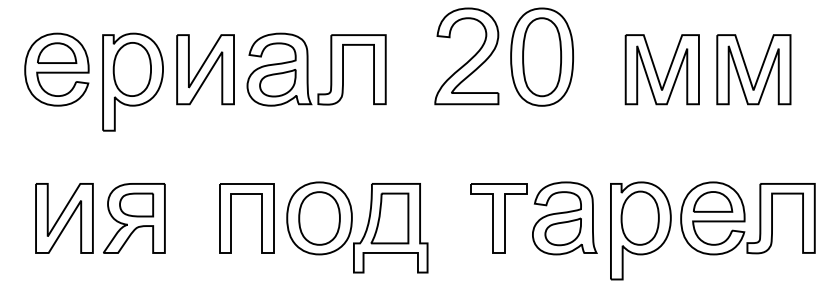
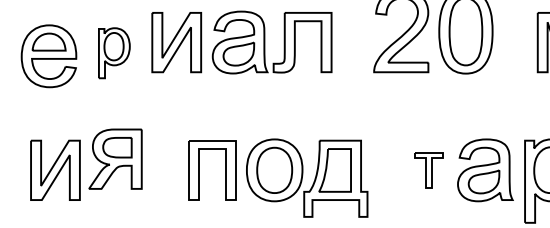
part: (56, 69) -> (48, 56), moved
part: (132, 81) -> (113, 52), size x0.6
part: (134, 218) -> (115, 159), moved
part: (498, 218) -> (428, 170), size x0.6

